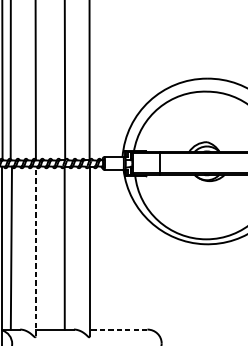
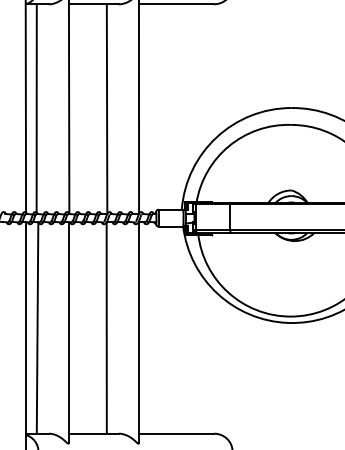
line: (35, 250) -> (68, 331), dashed -> solid
line: (118, 329) -> (176, 433), dashed -> solid

